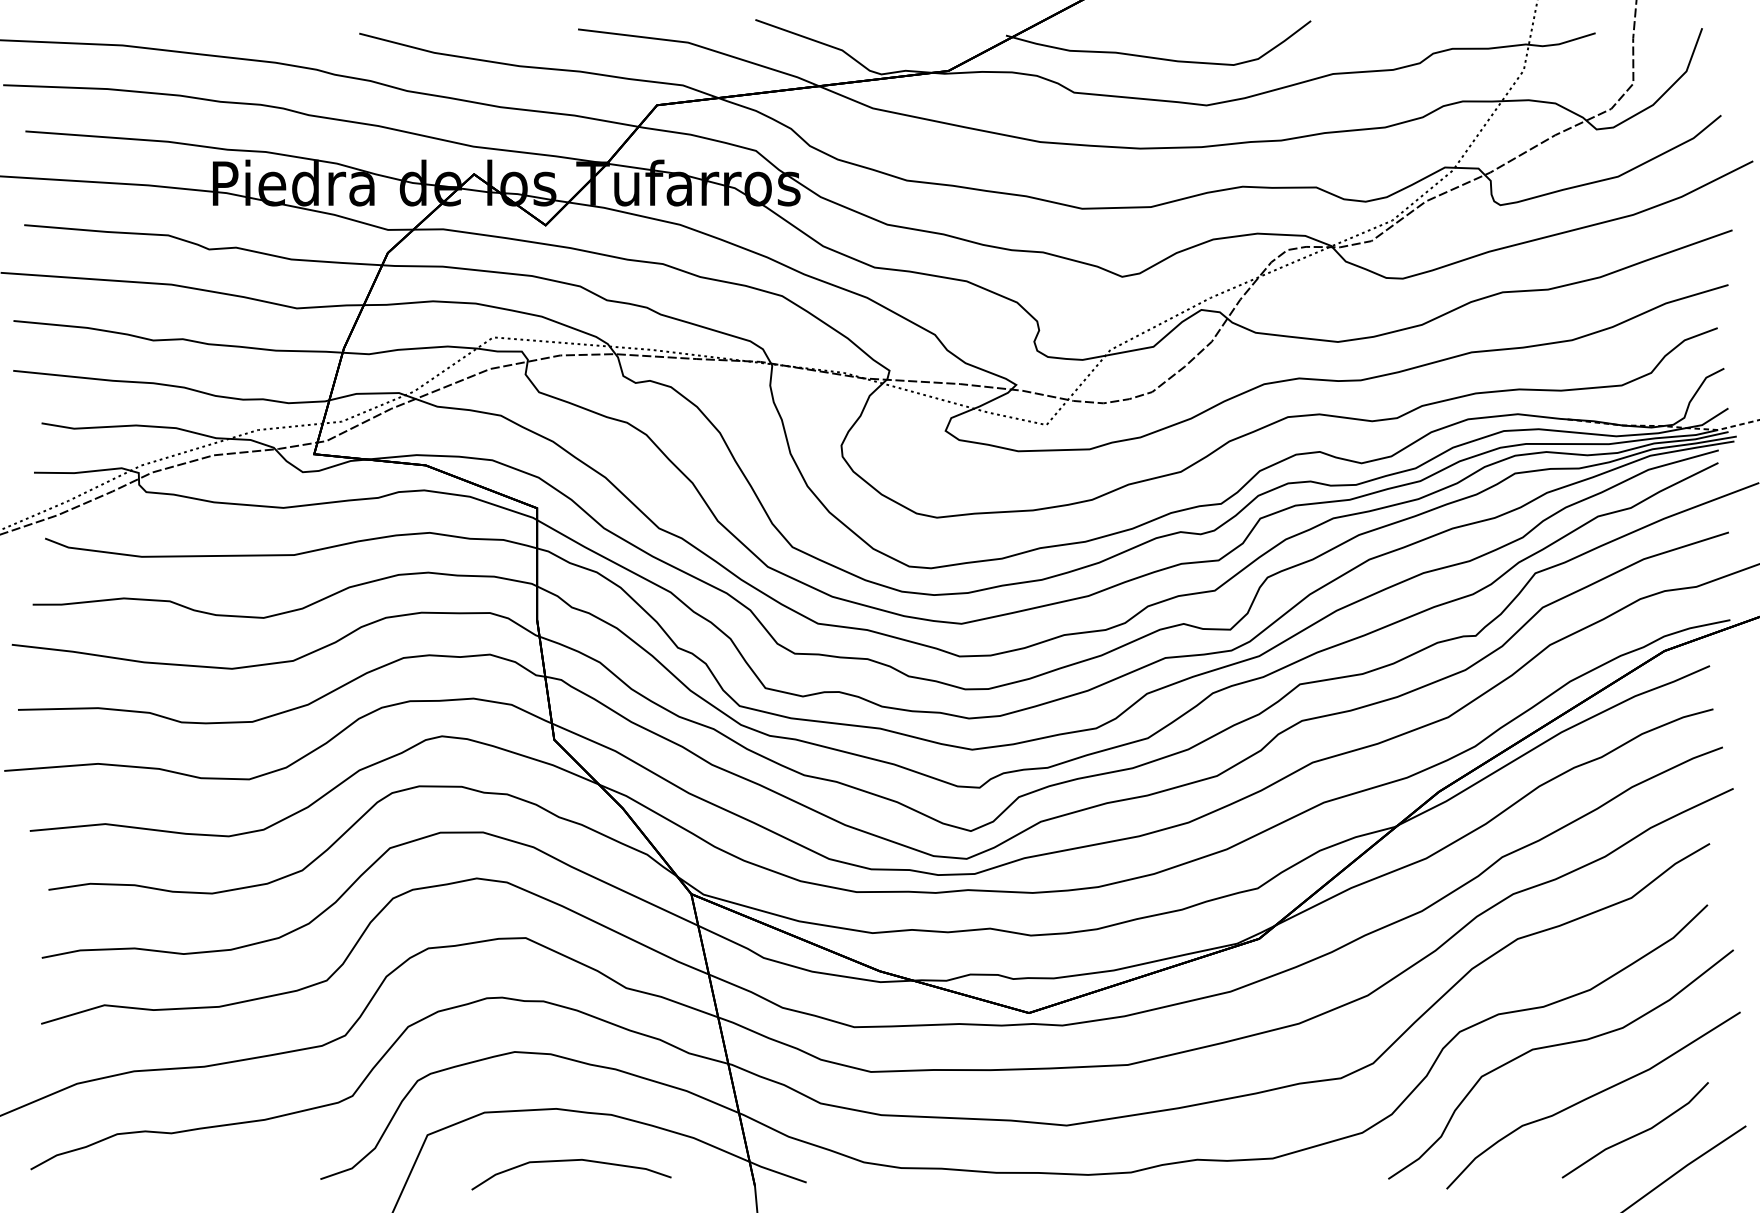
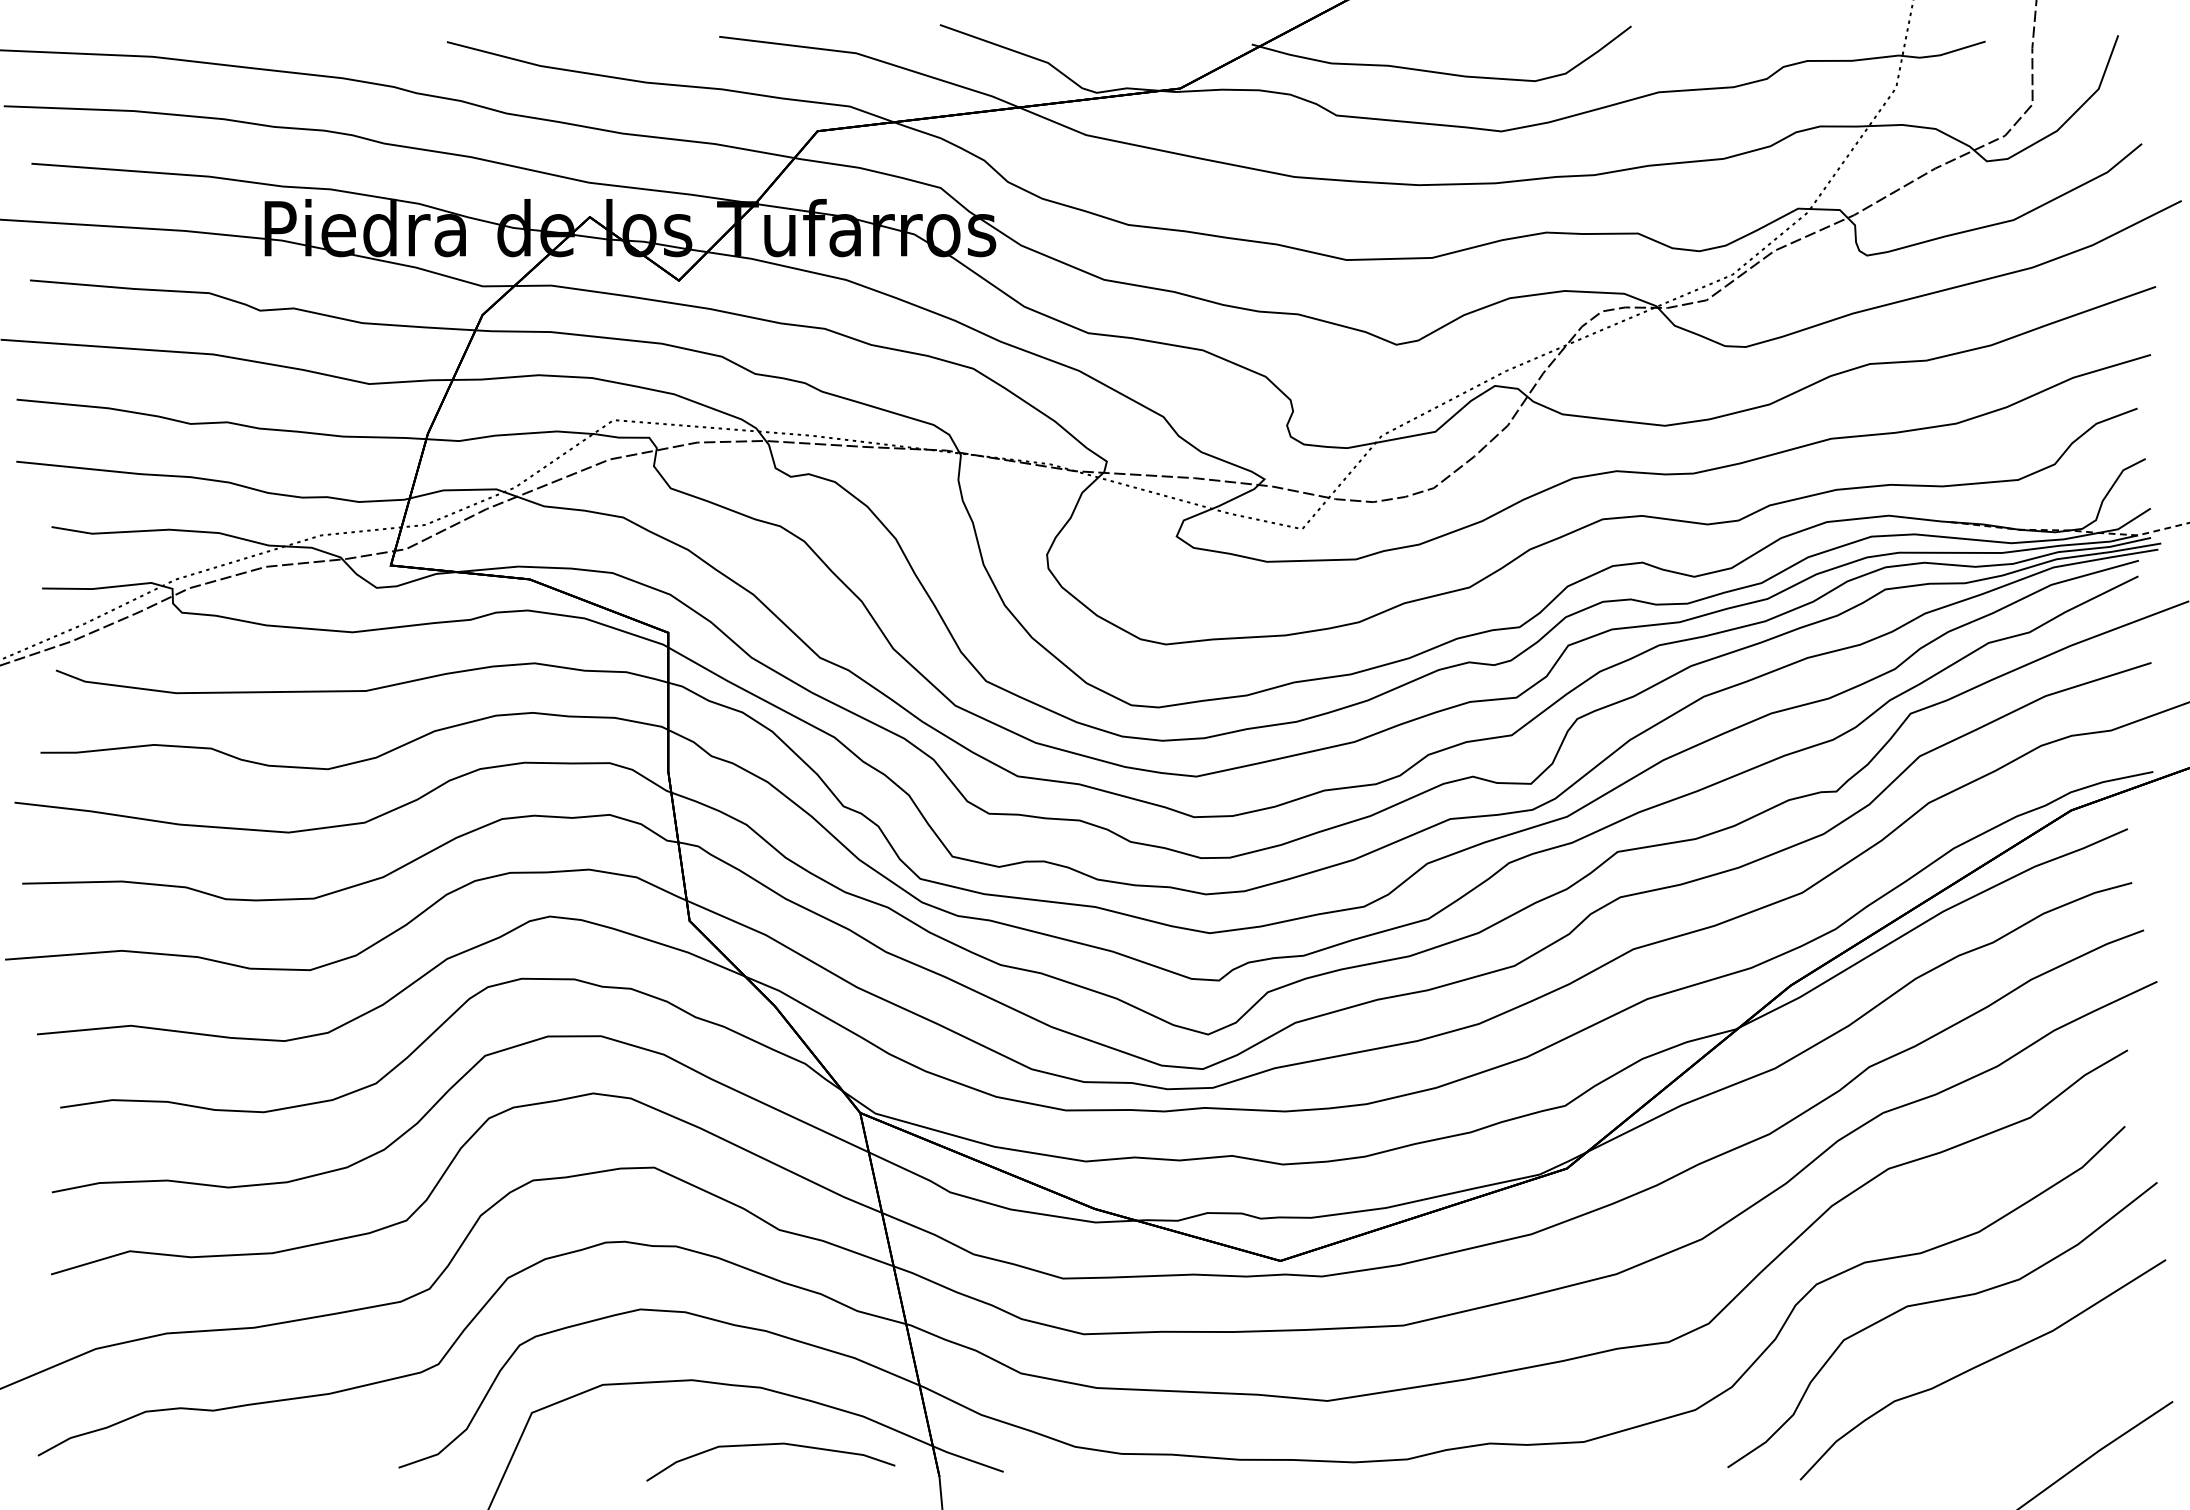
line: (1635, 1134) -> (2035, 1412), removed
curve: (571, 1161) -> (770, 1445), moved

